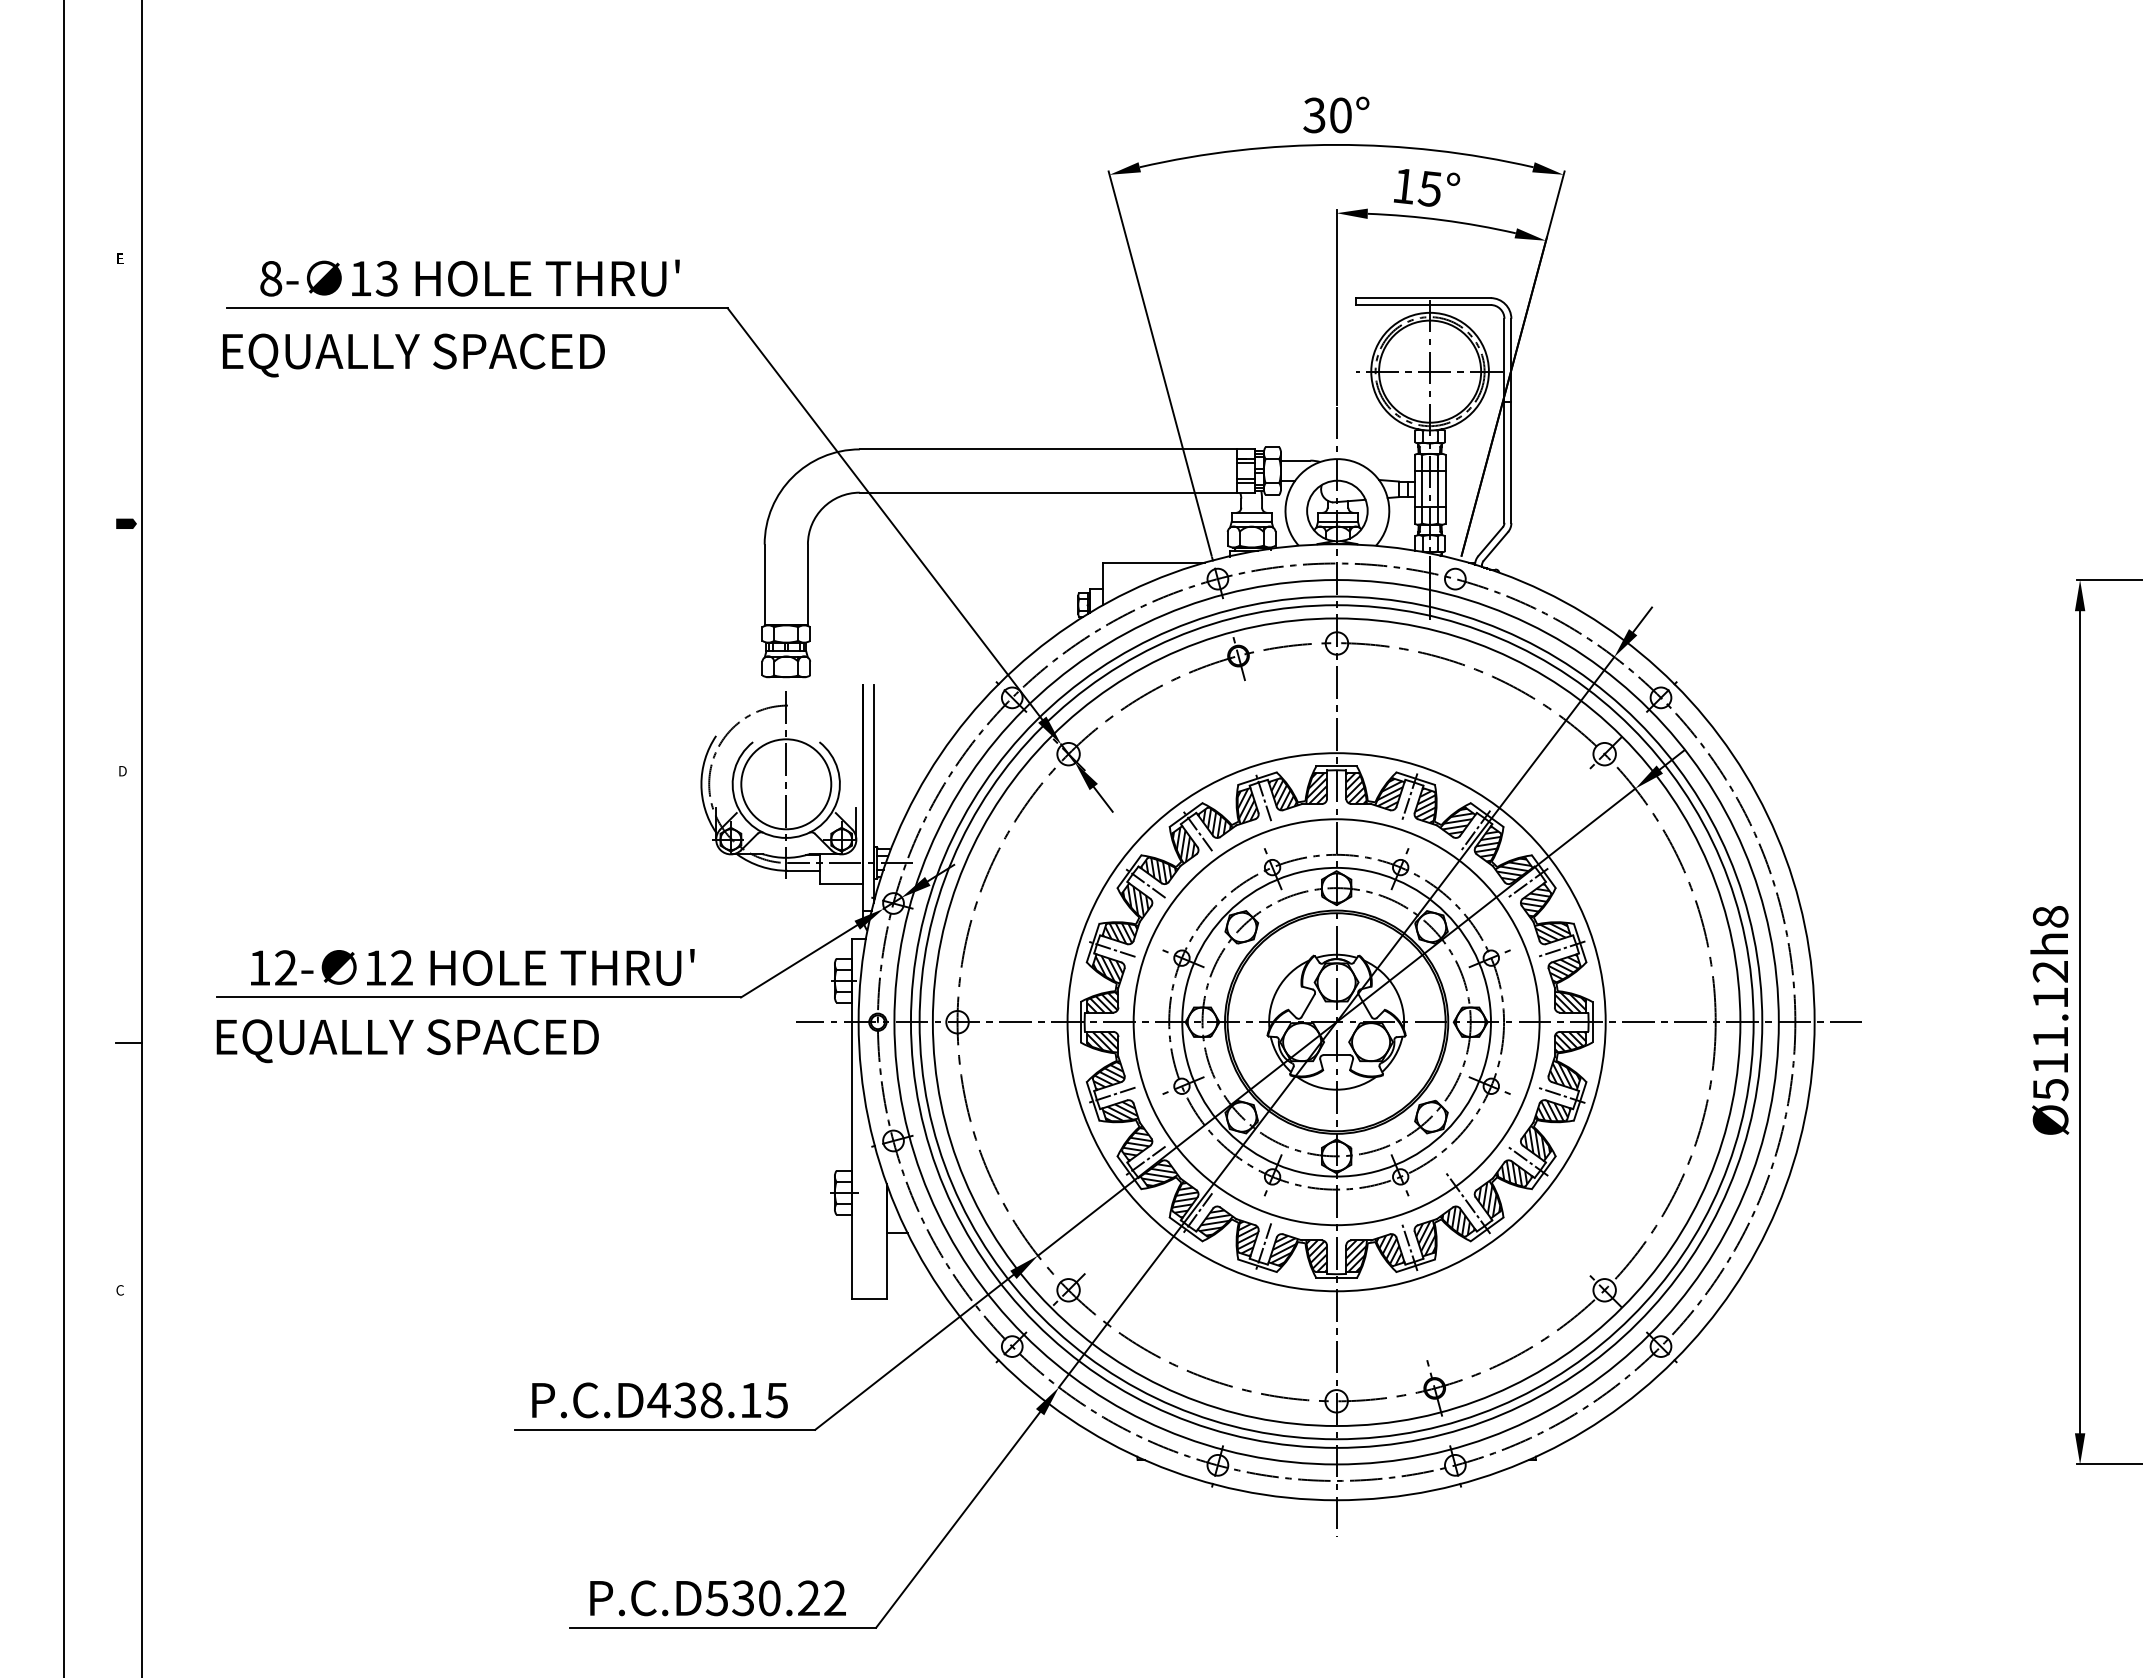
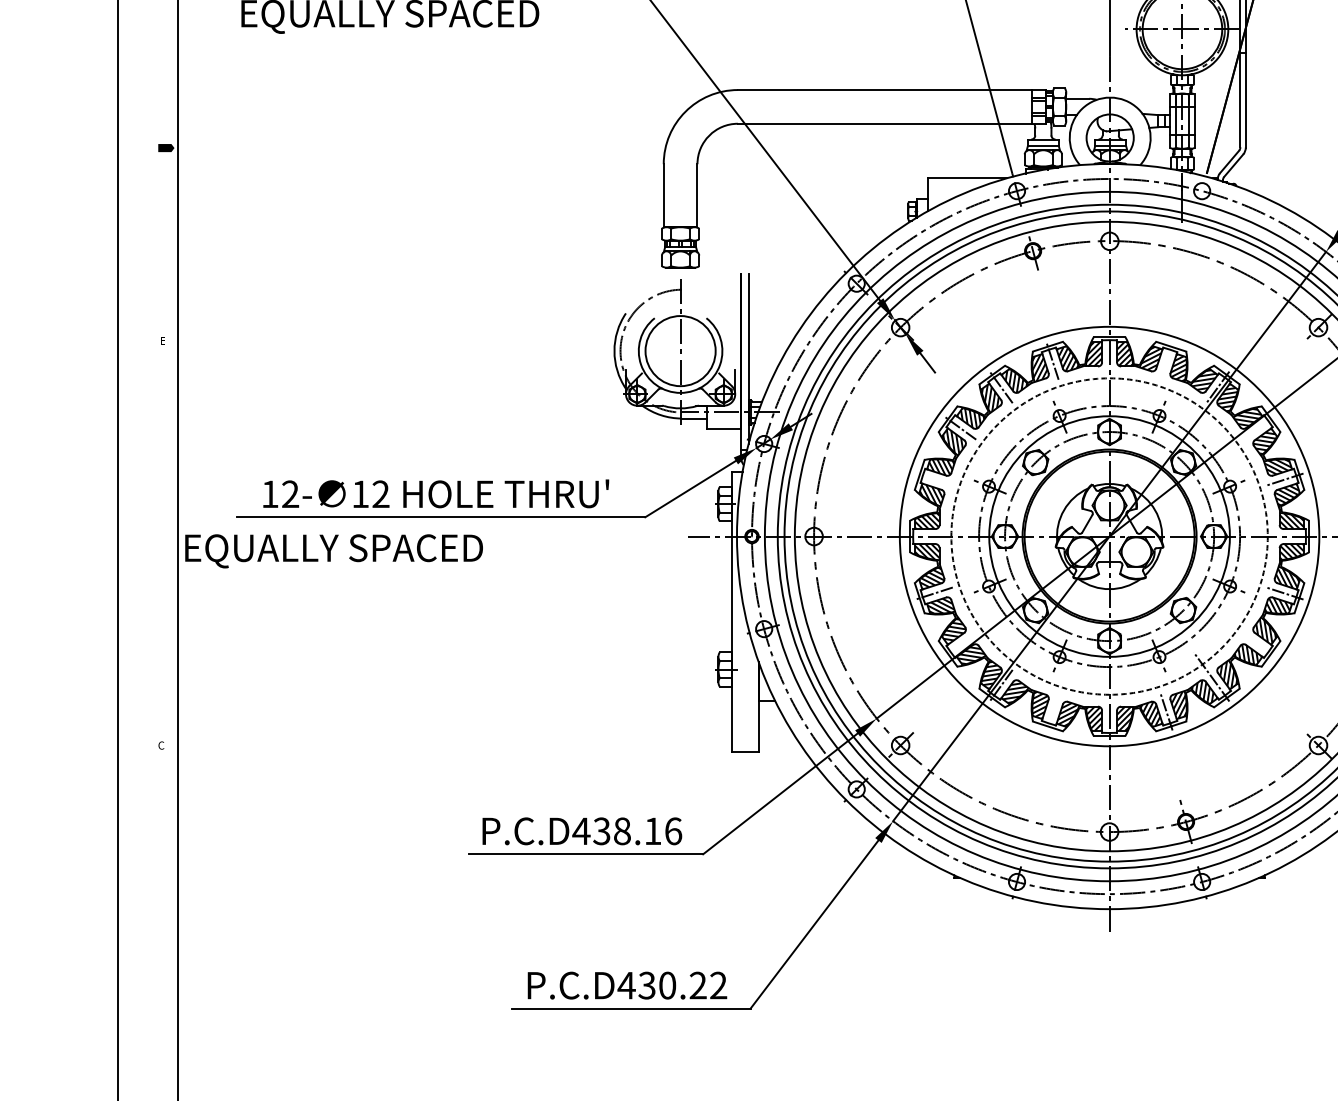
text: (122, 771) -> (163, 341), D -> E
line: (1409, 797) -> (1166, 361), removed
line: (1527, 882) -> (1258, 427), removed
line: (1111, 948) -> (934, 479), removed
circle: (1336, 1022) -> (1109, 536), solid -> dashed
text: (407, 1041) -> (333, 551), moved
line: (129, 1042) -> (168, 552), removed
line: (1145, 1160) -> (960, 644), removed
line: (1527, 1160) -> (1258, 644), removed
line: (1263, 1247) -> (1052, 712), removed
text: (776, 1400) -> (672, 831), P.C.D438.15 -> P.C.D438.16
text: (716, 1598) -> (626, 985), P.C.D530.22 -> P.C.D430.22

